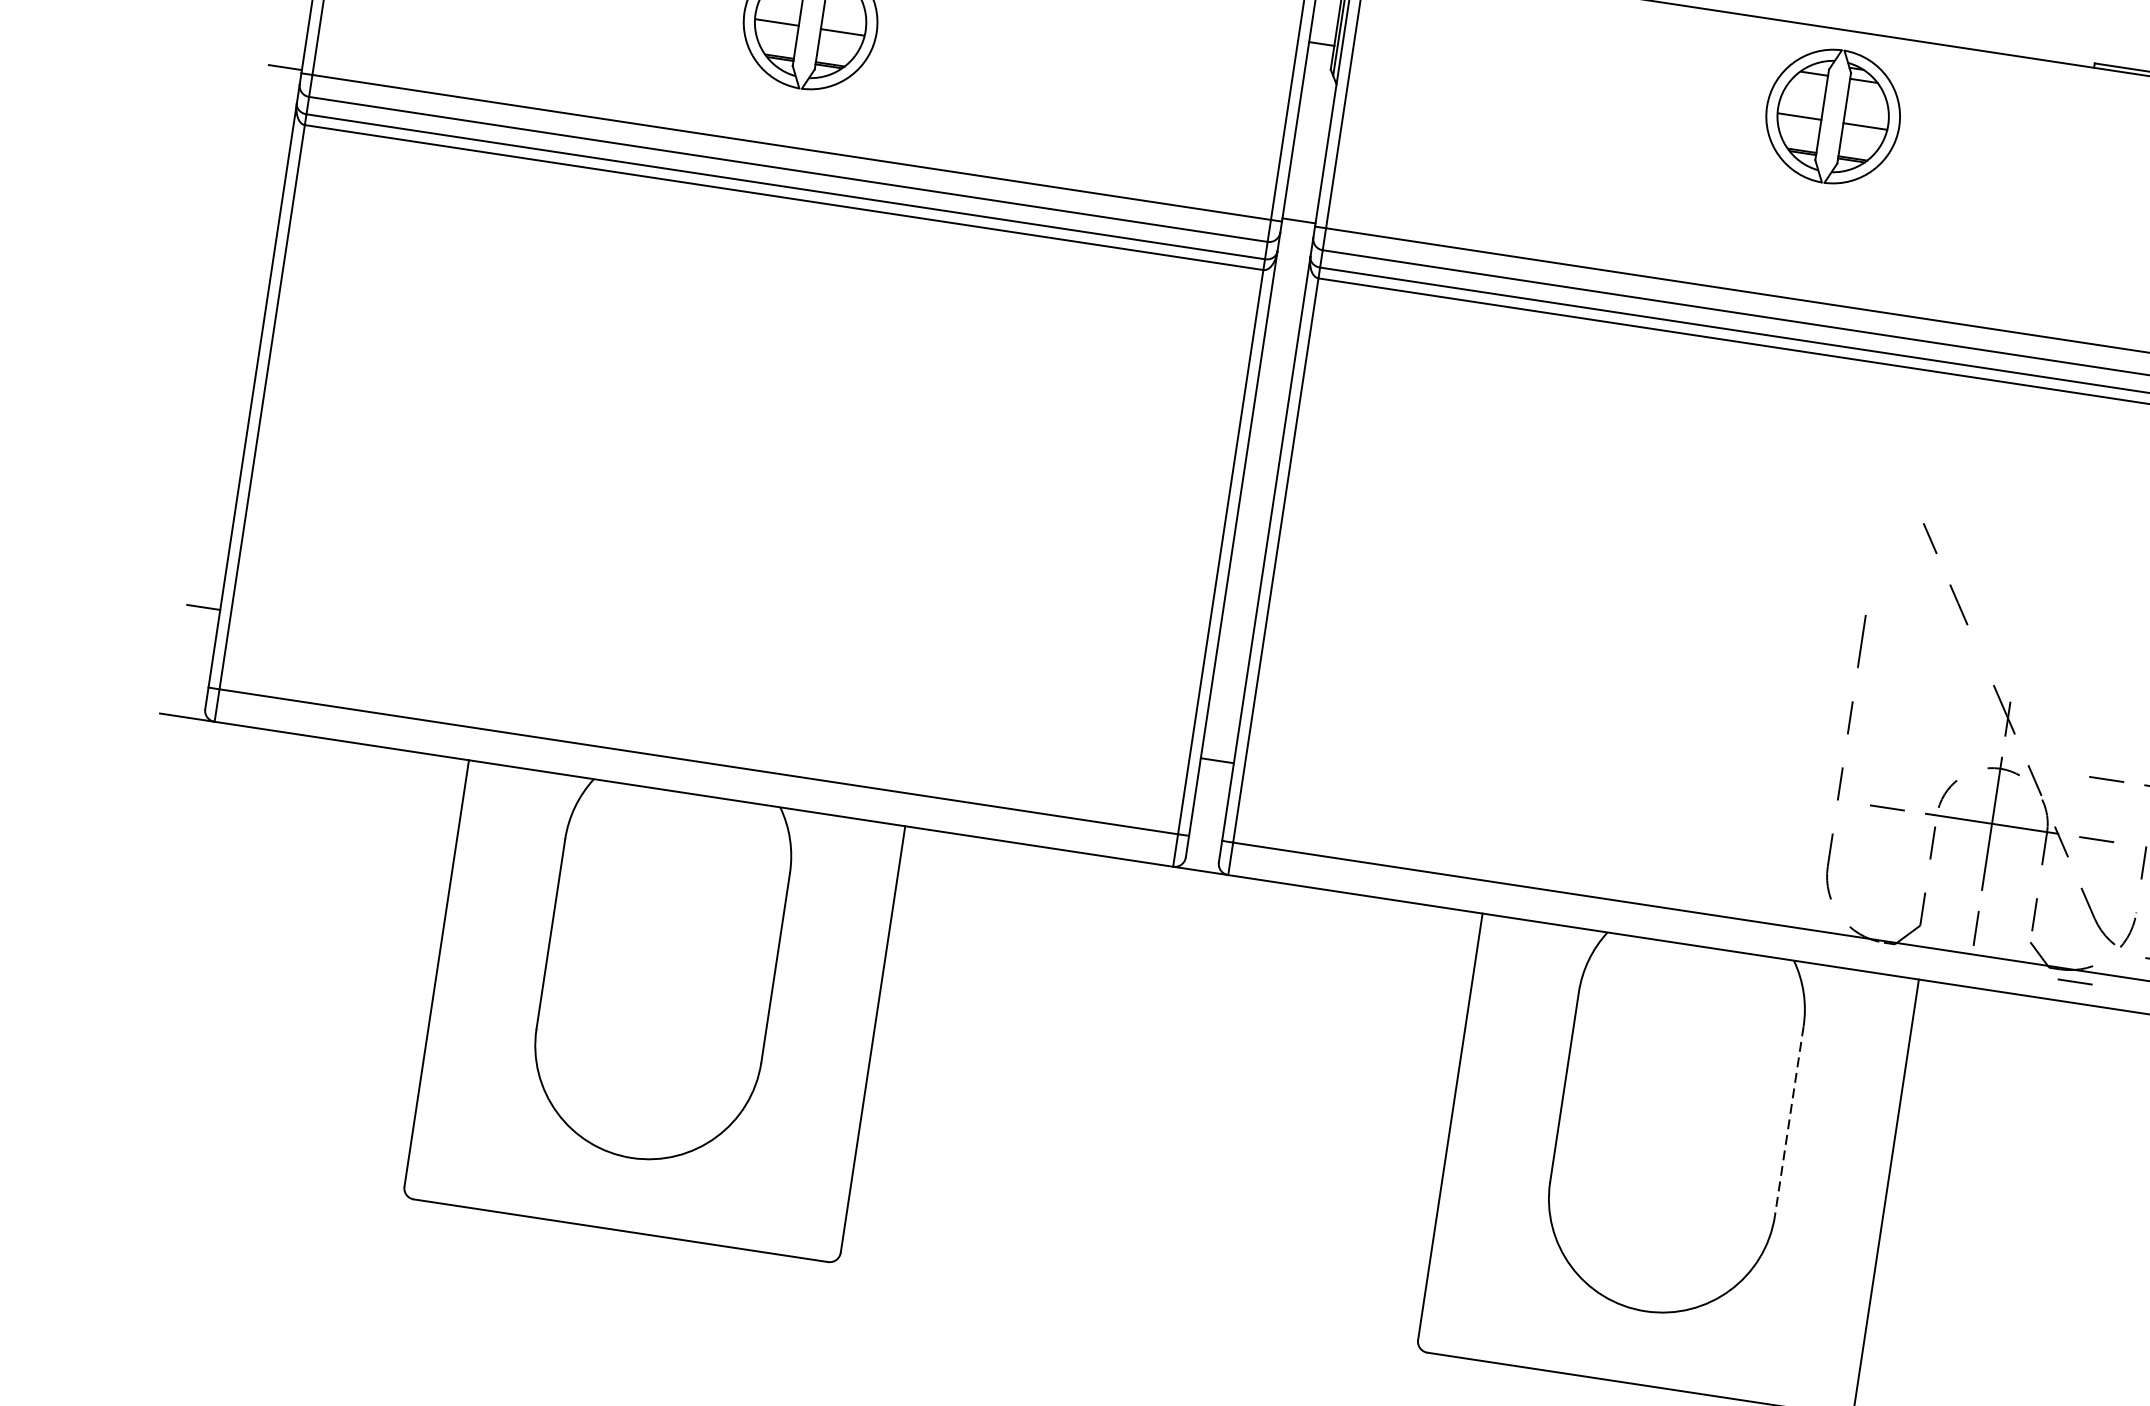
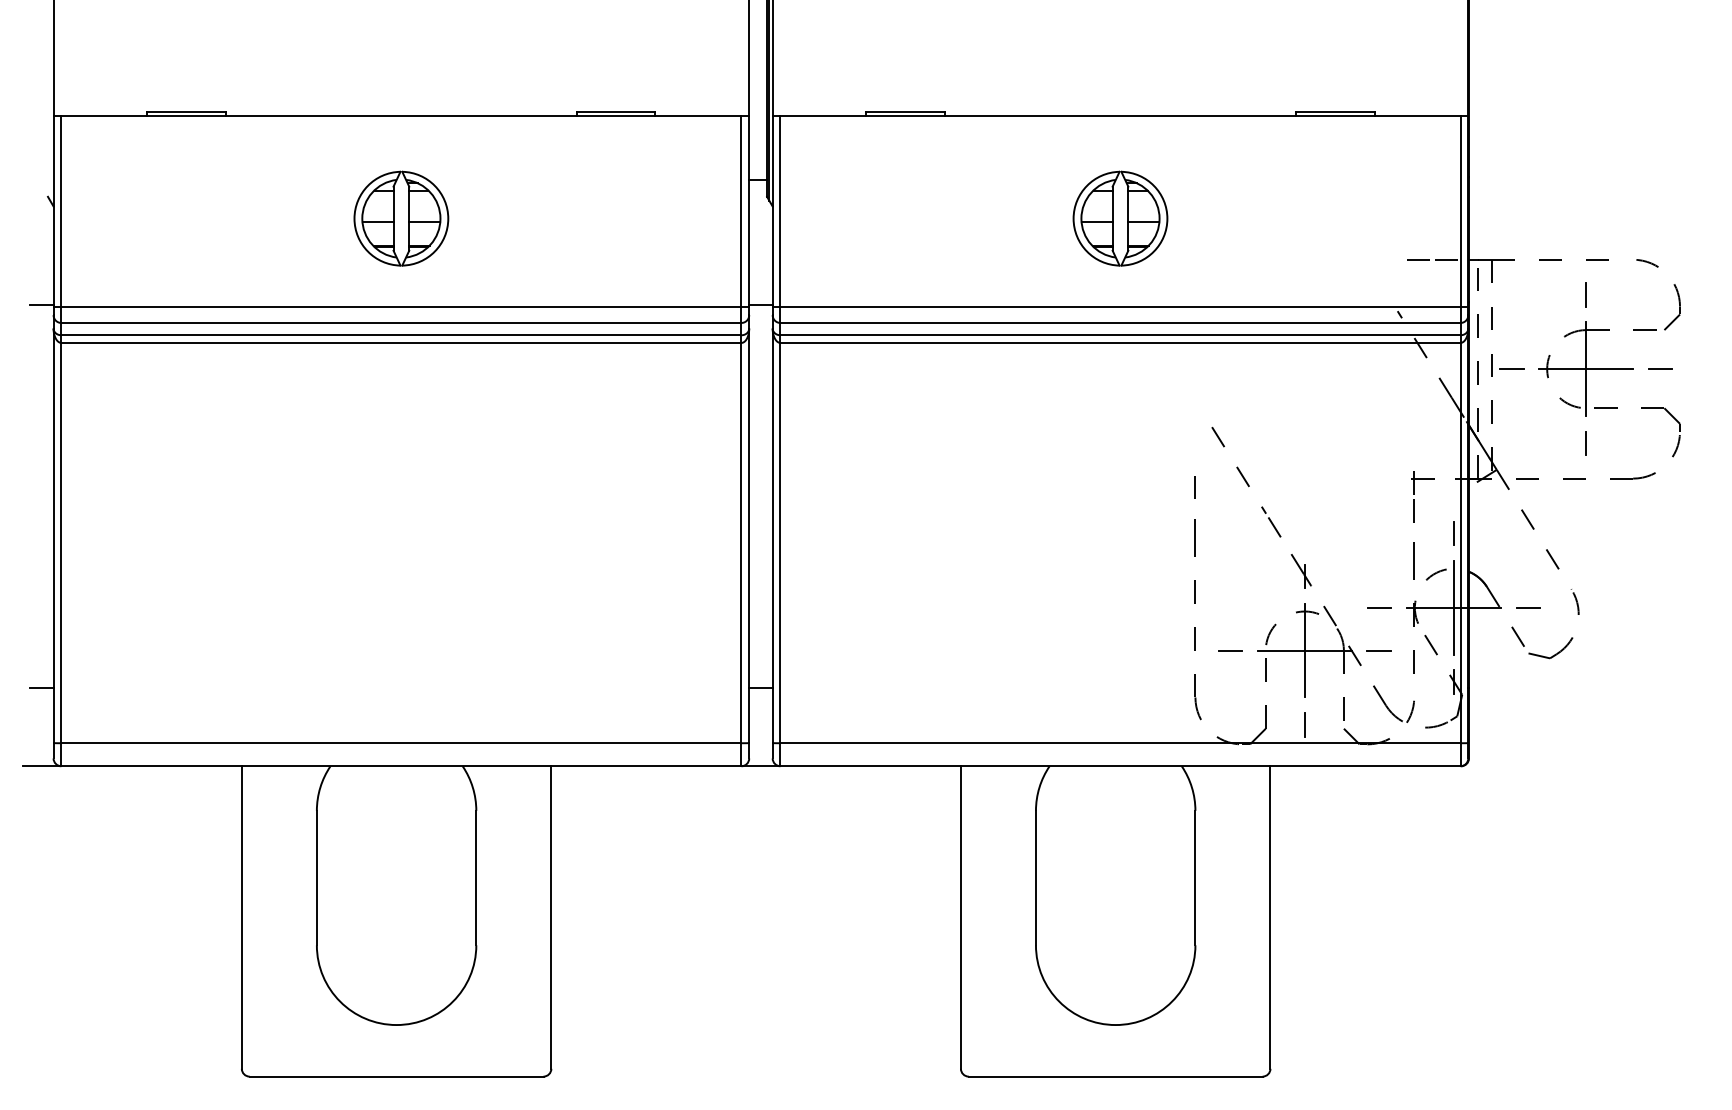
part: (1833, 116) -> (1120, 218), moved
line: (1871, 570) -> (1194, 487), added
part: (1945, 574) -> (1246, 482), size x1.67
line: (2074, 981) -> (1378, 751), removed
line: (1789, 1121) -> (1195, 878), dashed -> solid

